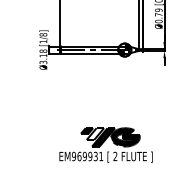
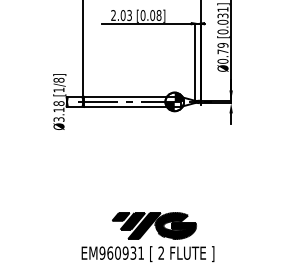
fill: (95, 133) -> (132, 220), added
text: (84, 156) -> (117, 253), EM969931 -> EM960931

